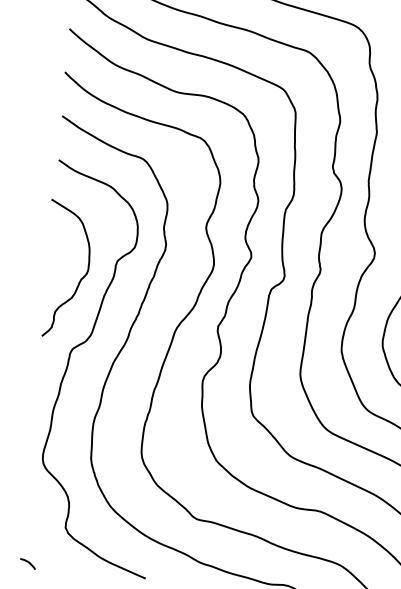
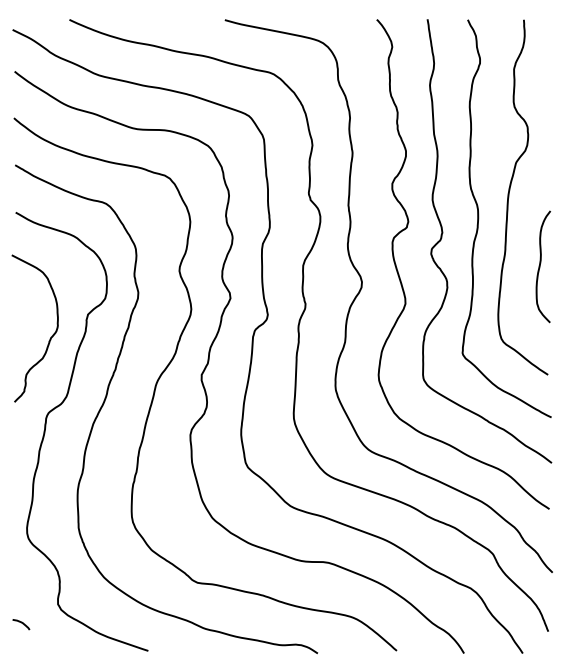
curve: (28, 563) -> (21, 623), moved

